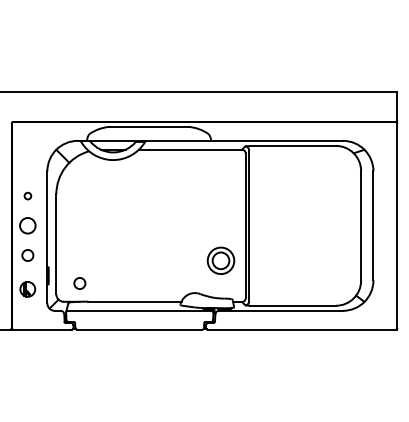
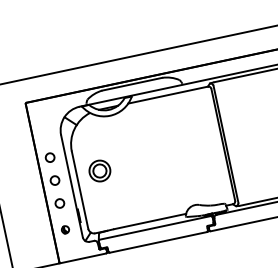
circle: (27, 195) -> (49, 157), size x1.67
circle: (27, 225) -> (54, 180), size x0.71
part: (220, 260) -> (99, 170), moved
circle: (79, 283) -> (104, 216), removed
part: (27, 289) -> (65, 229), size x0.62

